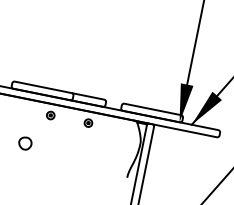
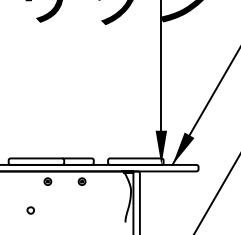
part: (25, 143) -> (30, 210), size x0.6

